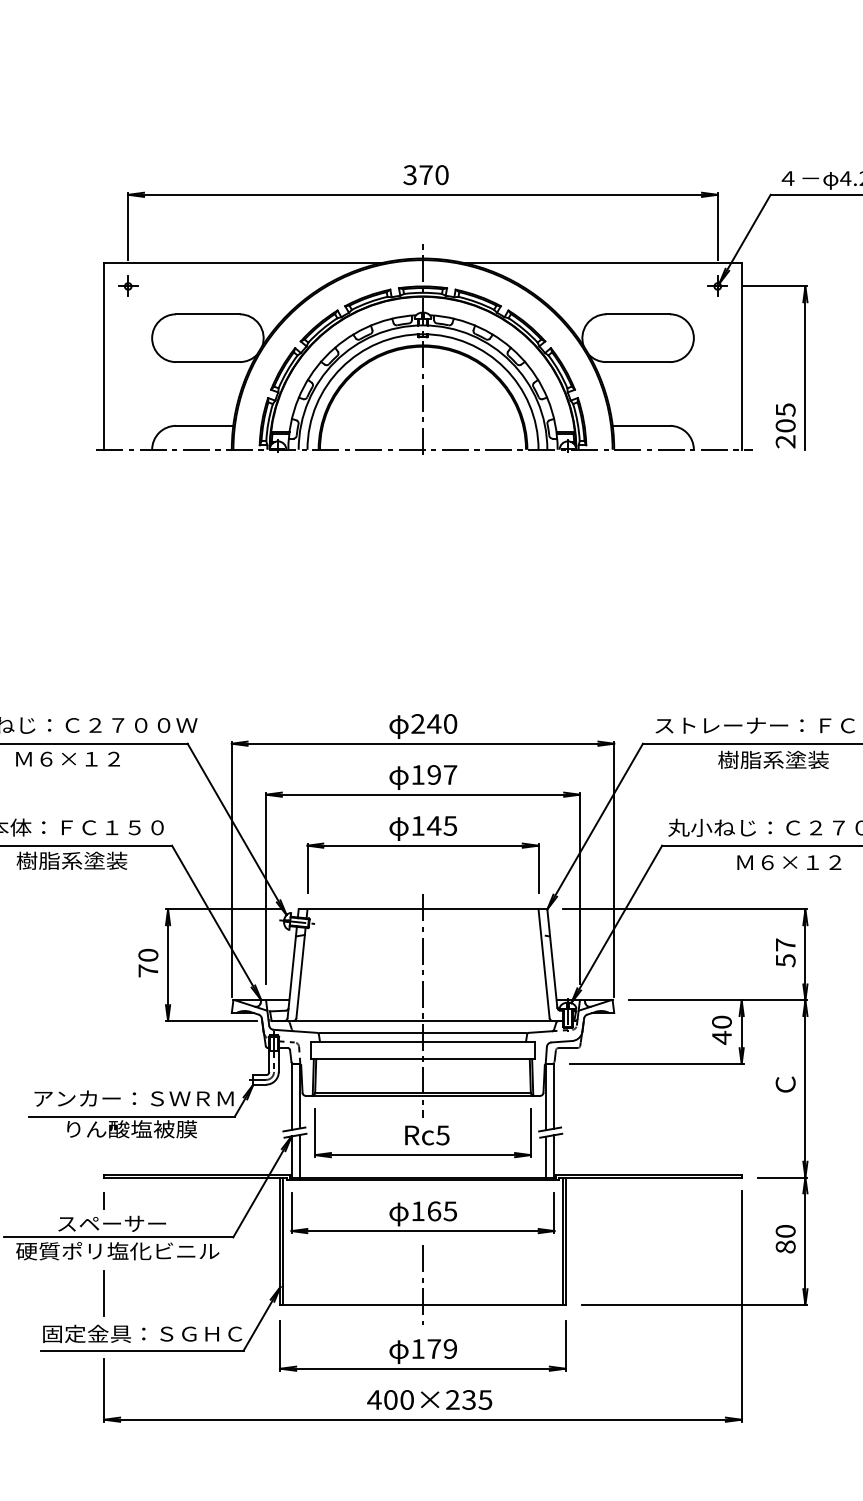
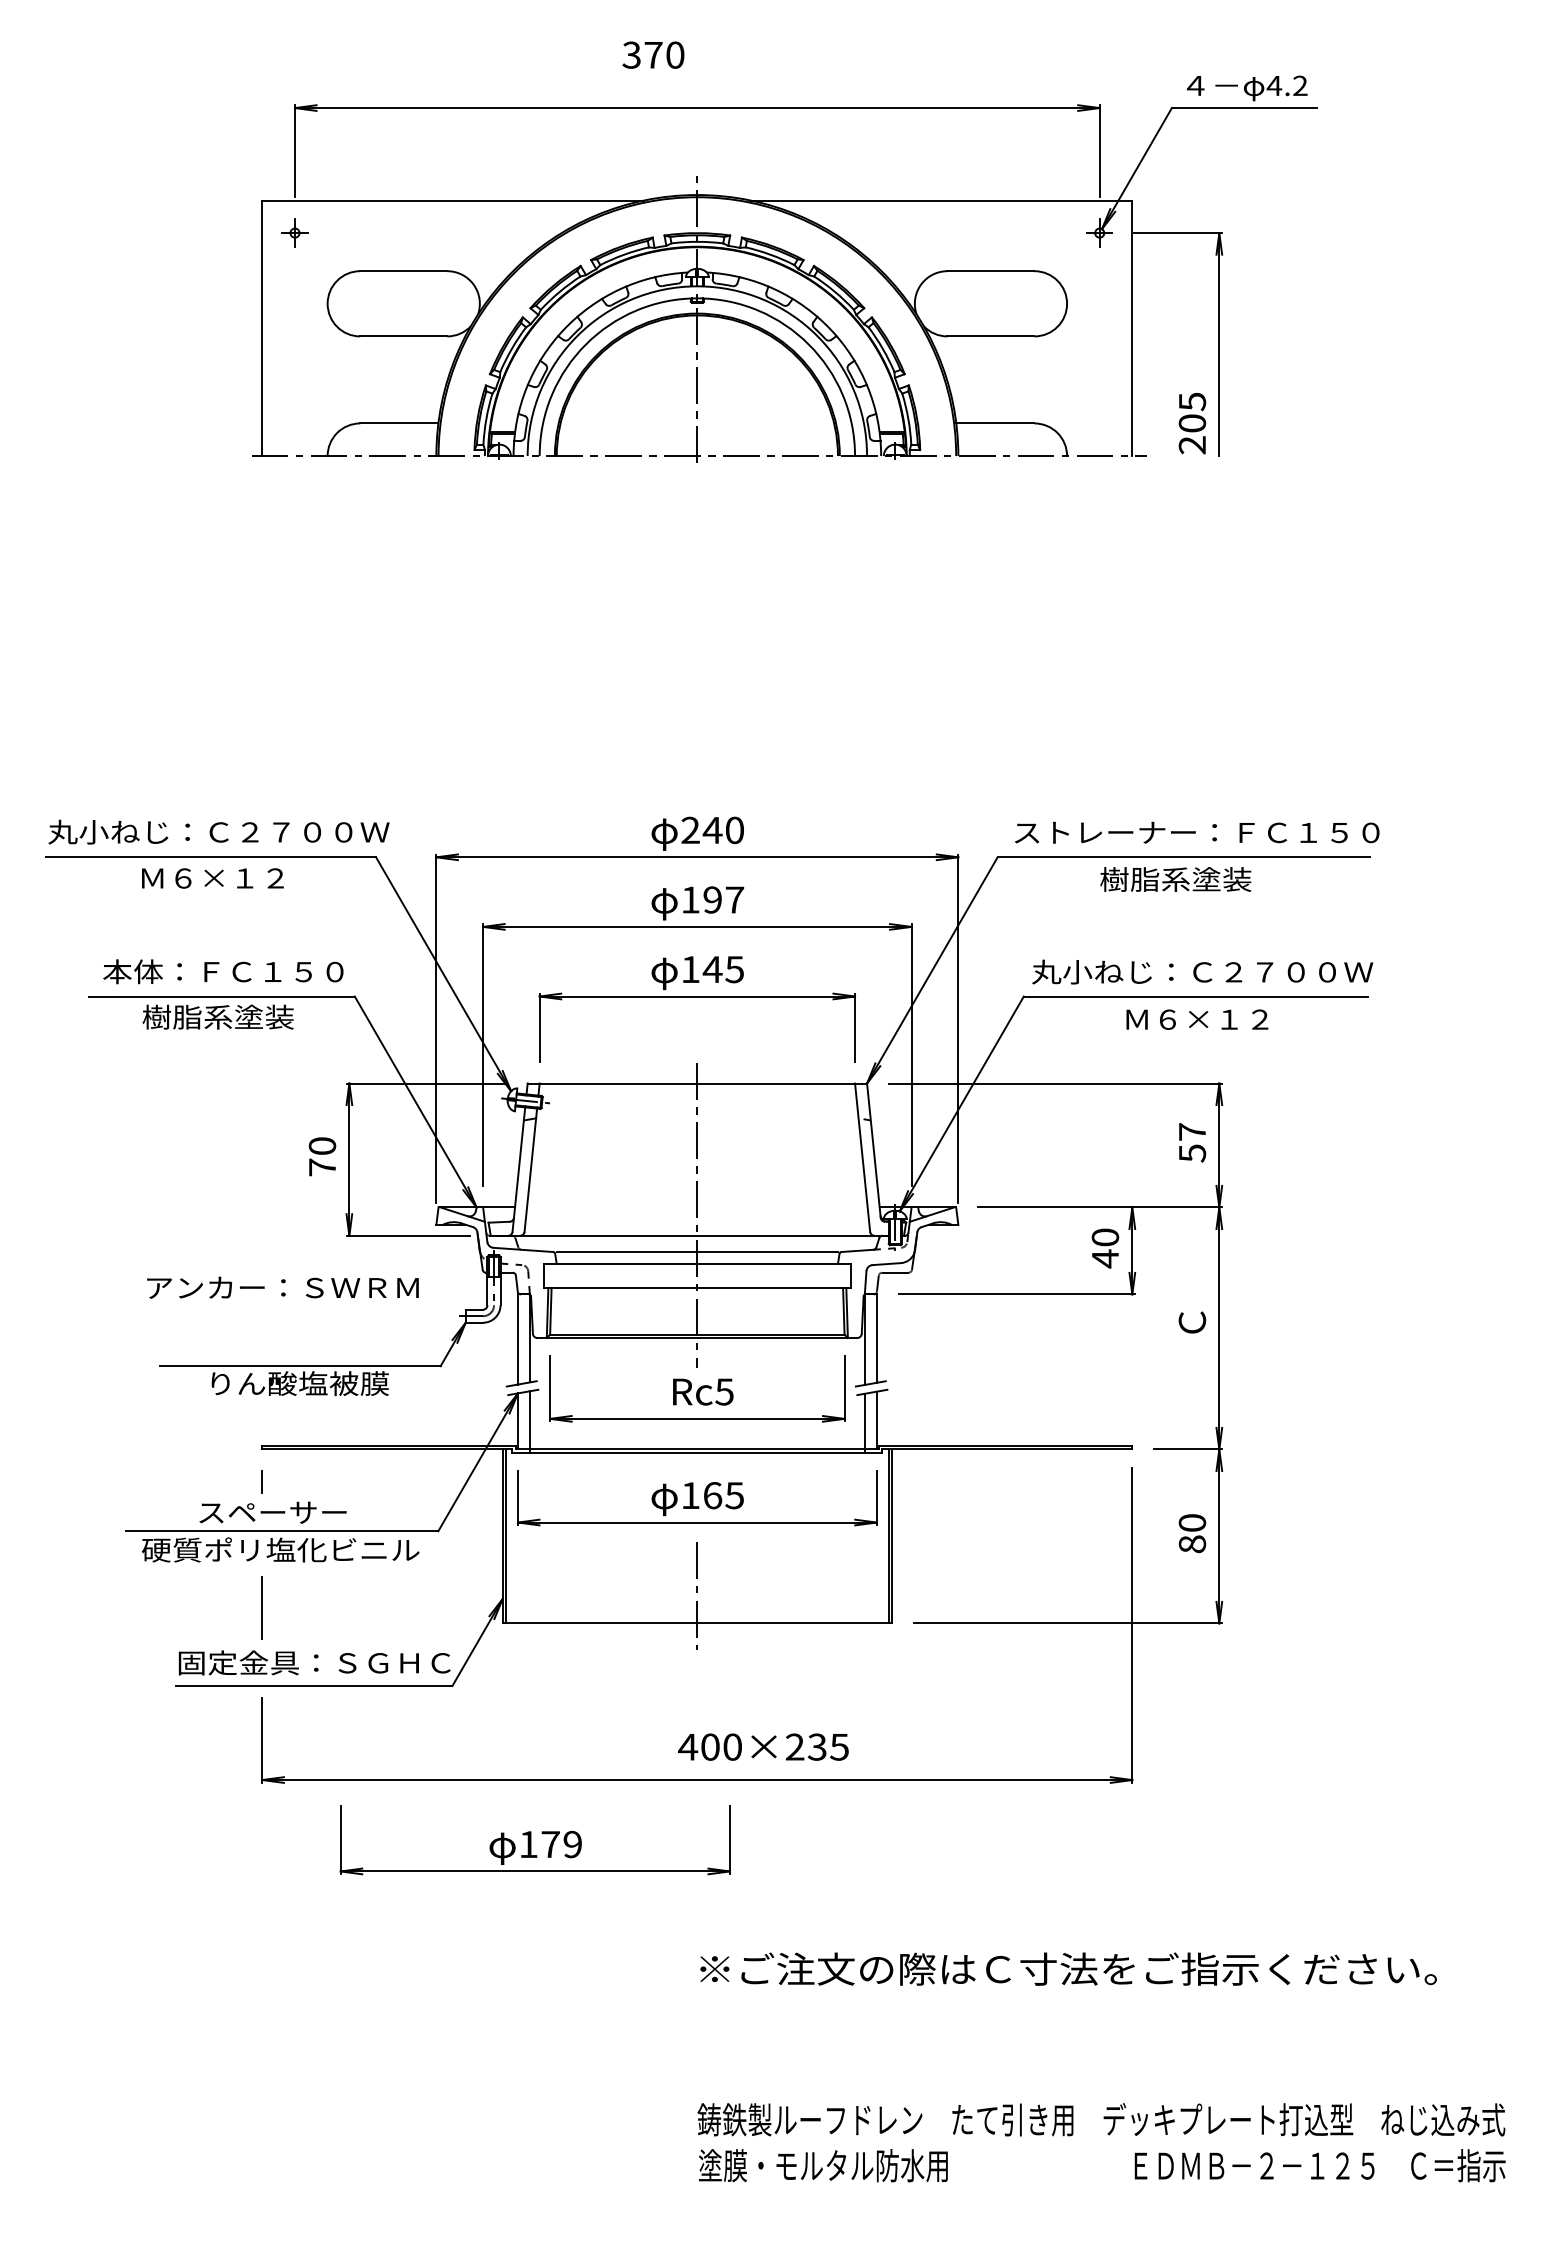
text: (426, 174) -> (653, 54), moved
text: (133, 1098) -> (282, 1287), moved
part: (422, 1346) -> (534, 1840), moved
text: (429, 1399) -> (763, 1746), moved

